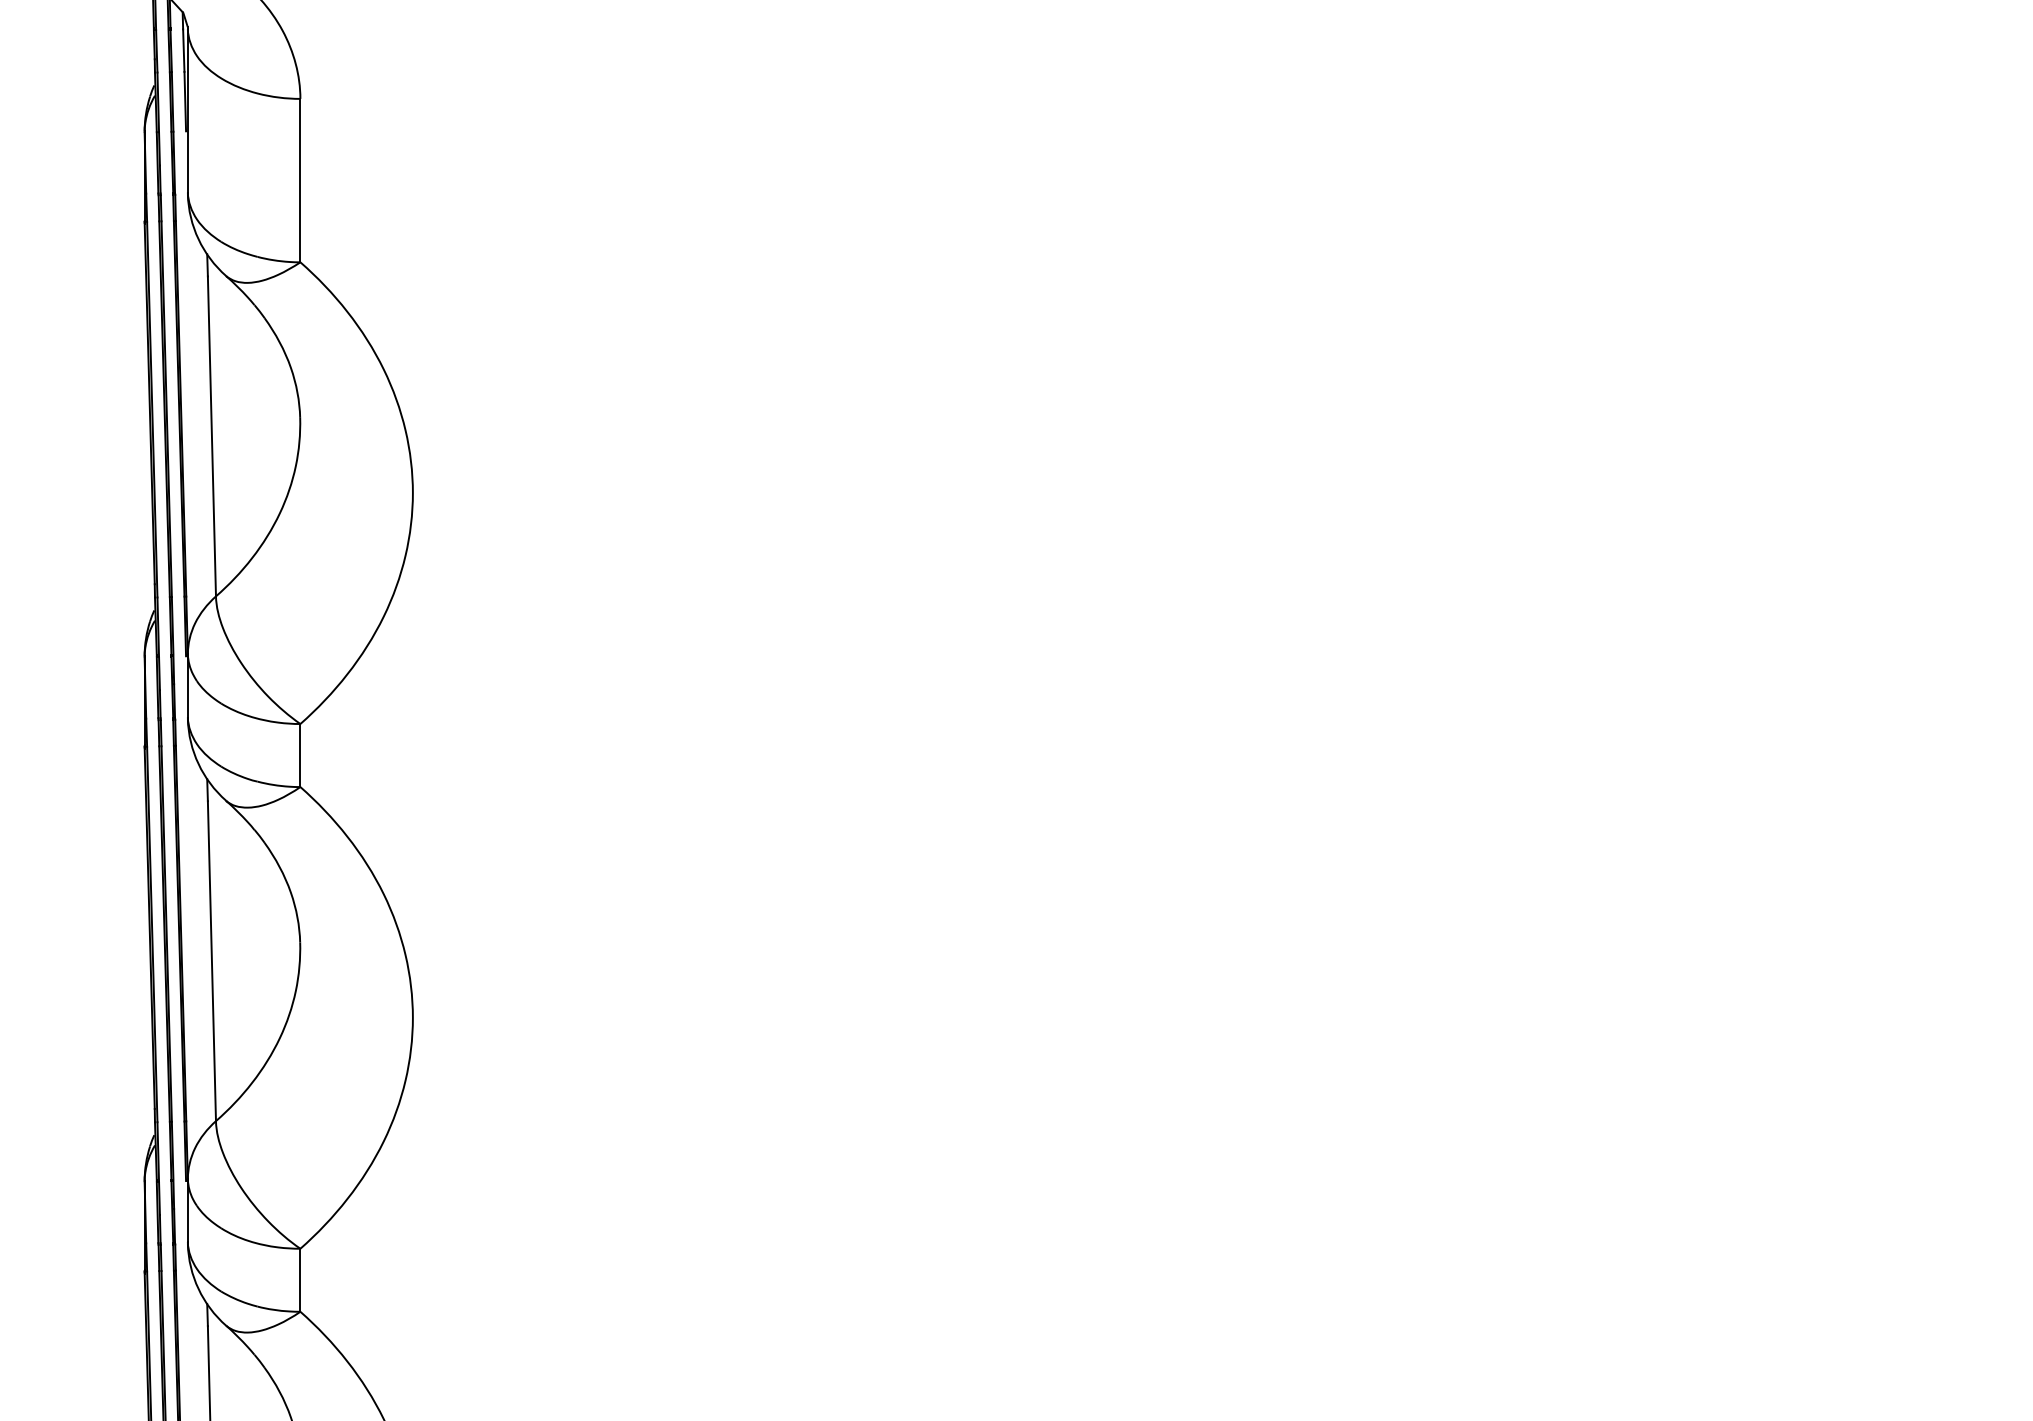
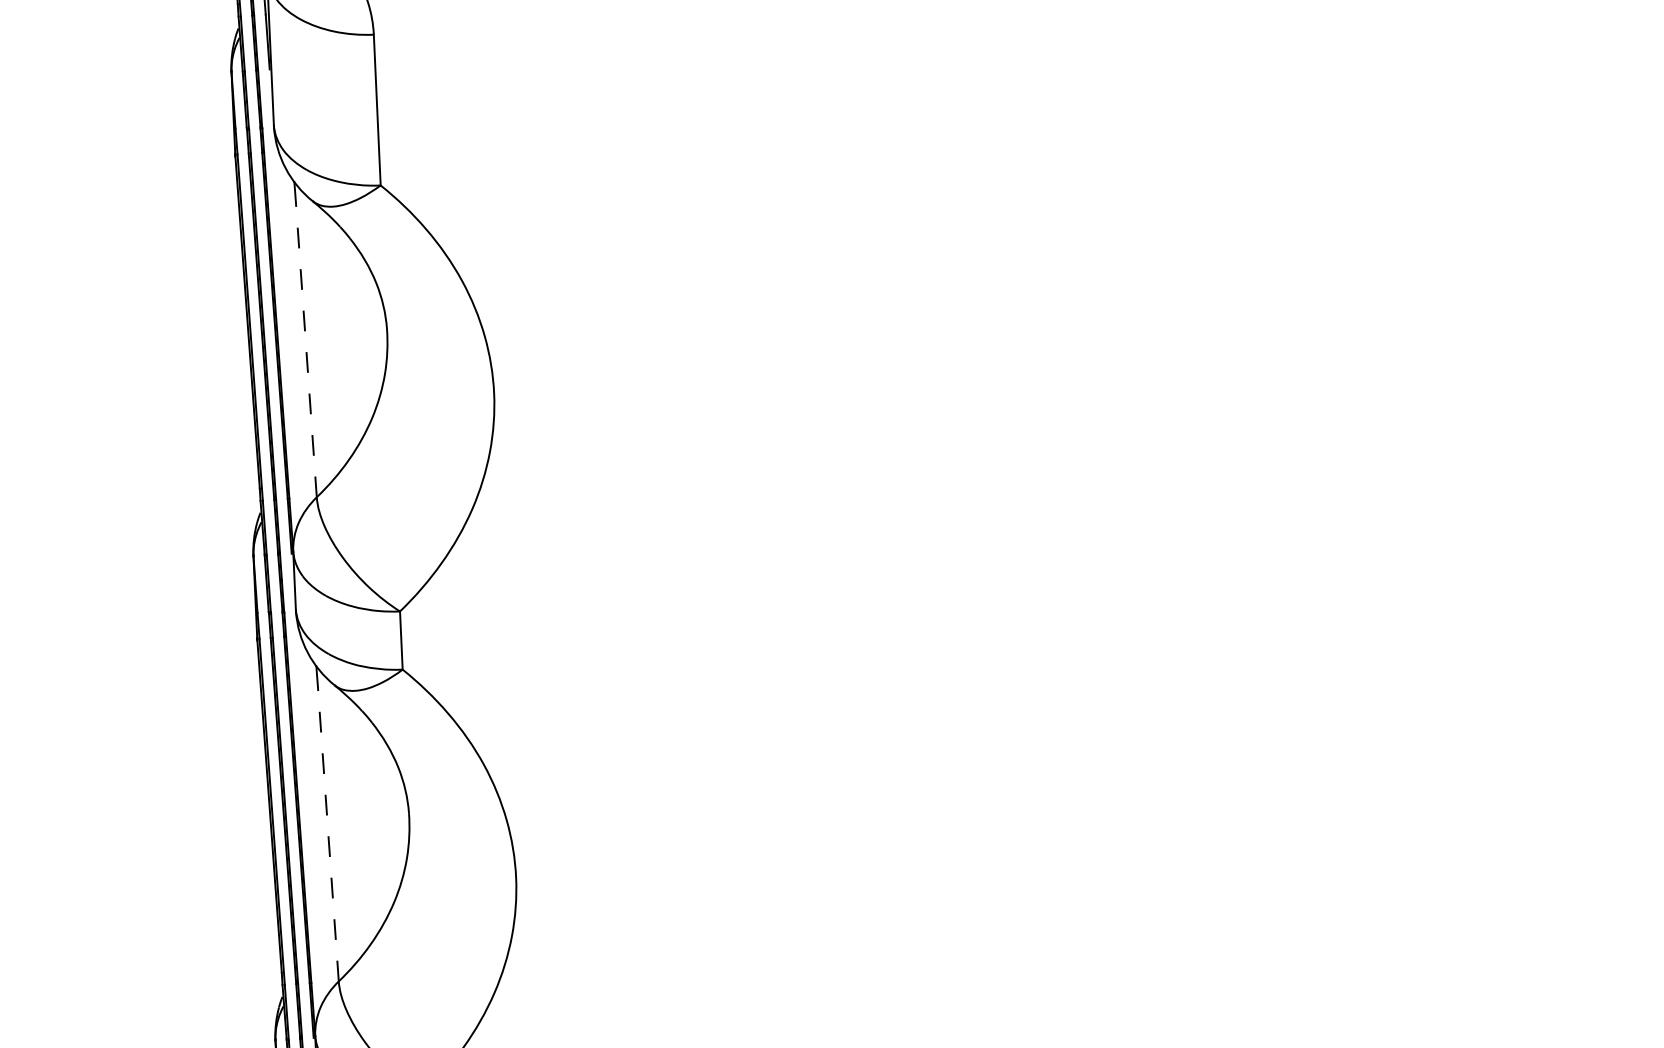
line: (211, 436) -> (305, 349), solid -> dashed
line: (211, 961) -> (327, 834), solid -> dashed

